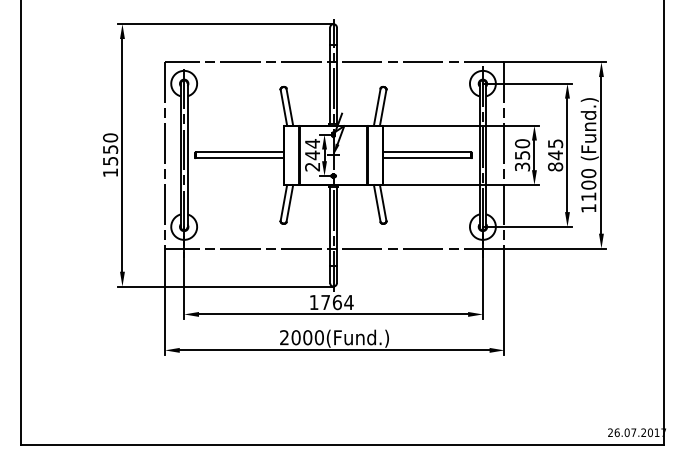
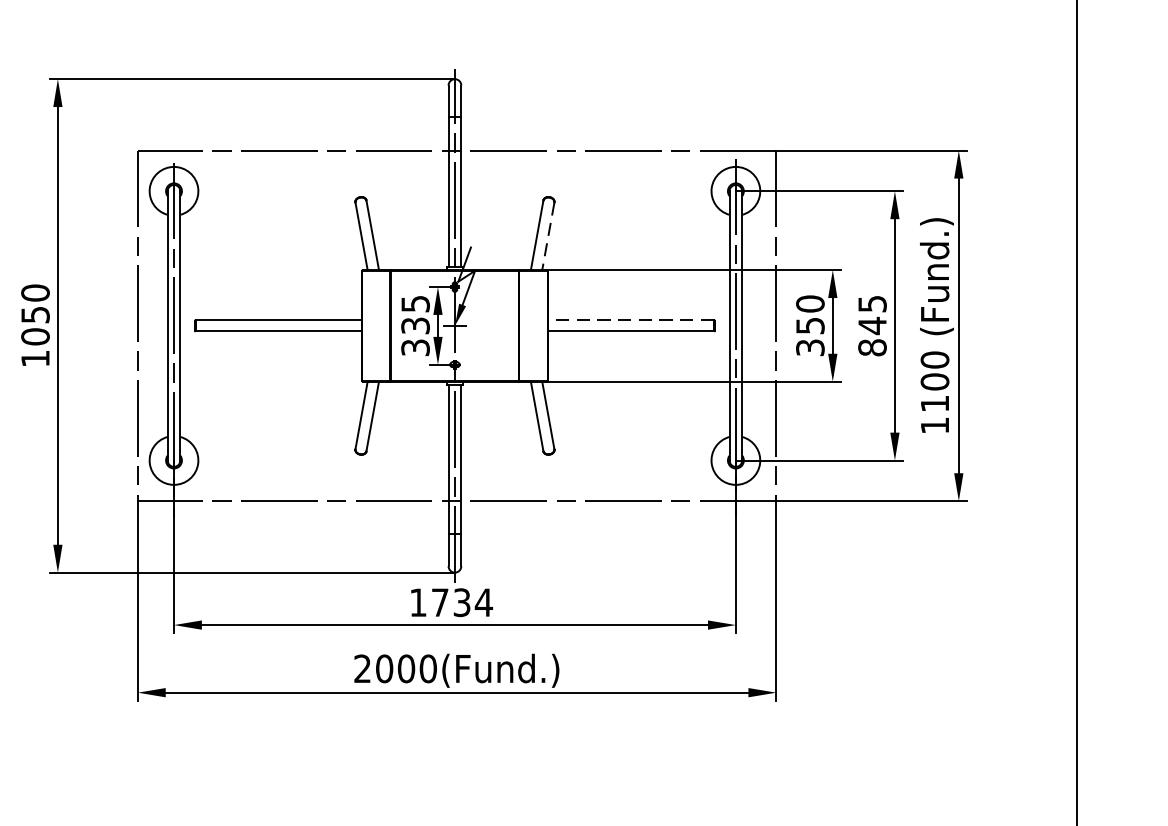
line: (383, 108) -> (548, 237), solid -> dashed
line: (426, 152) -> (629, 320), solid -> dashed
text: (312, 155) -> (415, 326), 244 -> 335
text: (110, 160) -> (35, 335), 1550 -> 1050
text: (336, 302) -> (460, 602), 1764 -> 1734

